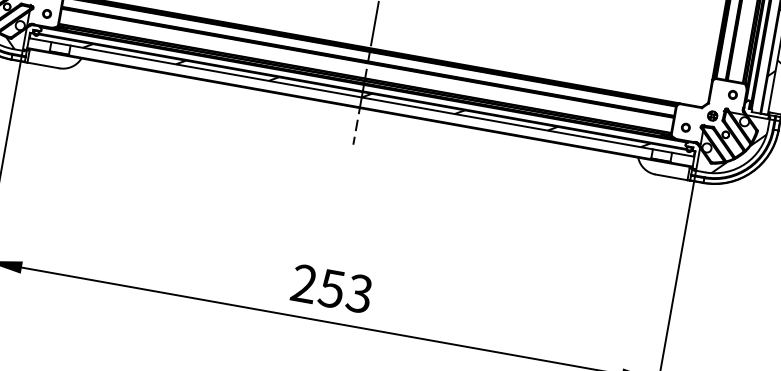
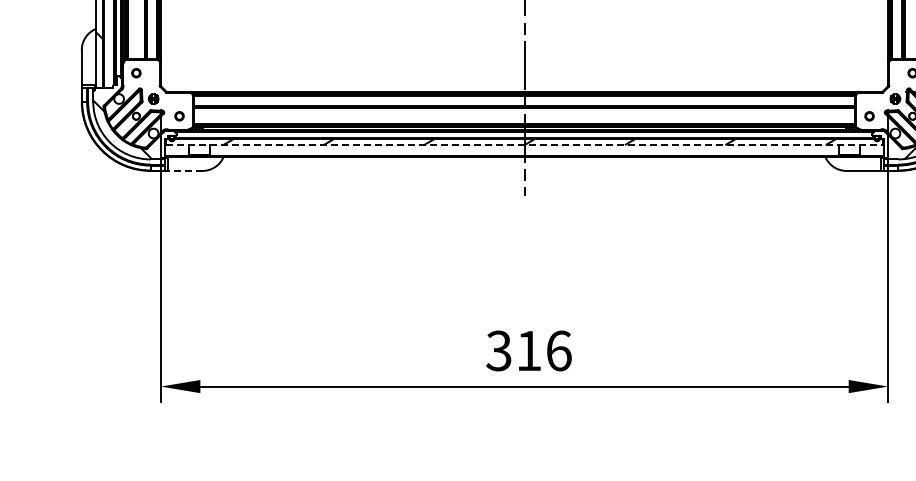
line: (42, 64) -> (184, 170), solid -> dashed
line: (361, 97) -> (524, 145), solid -> dashed
text: (331, 288) -> (528, 350), 253 -> 316

